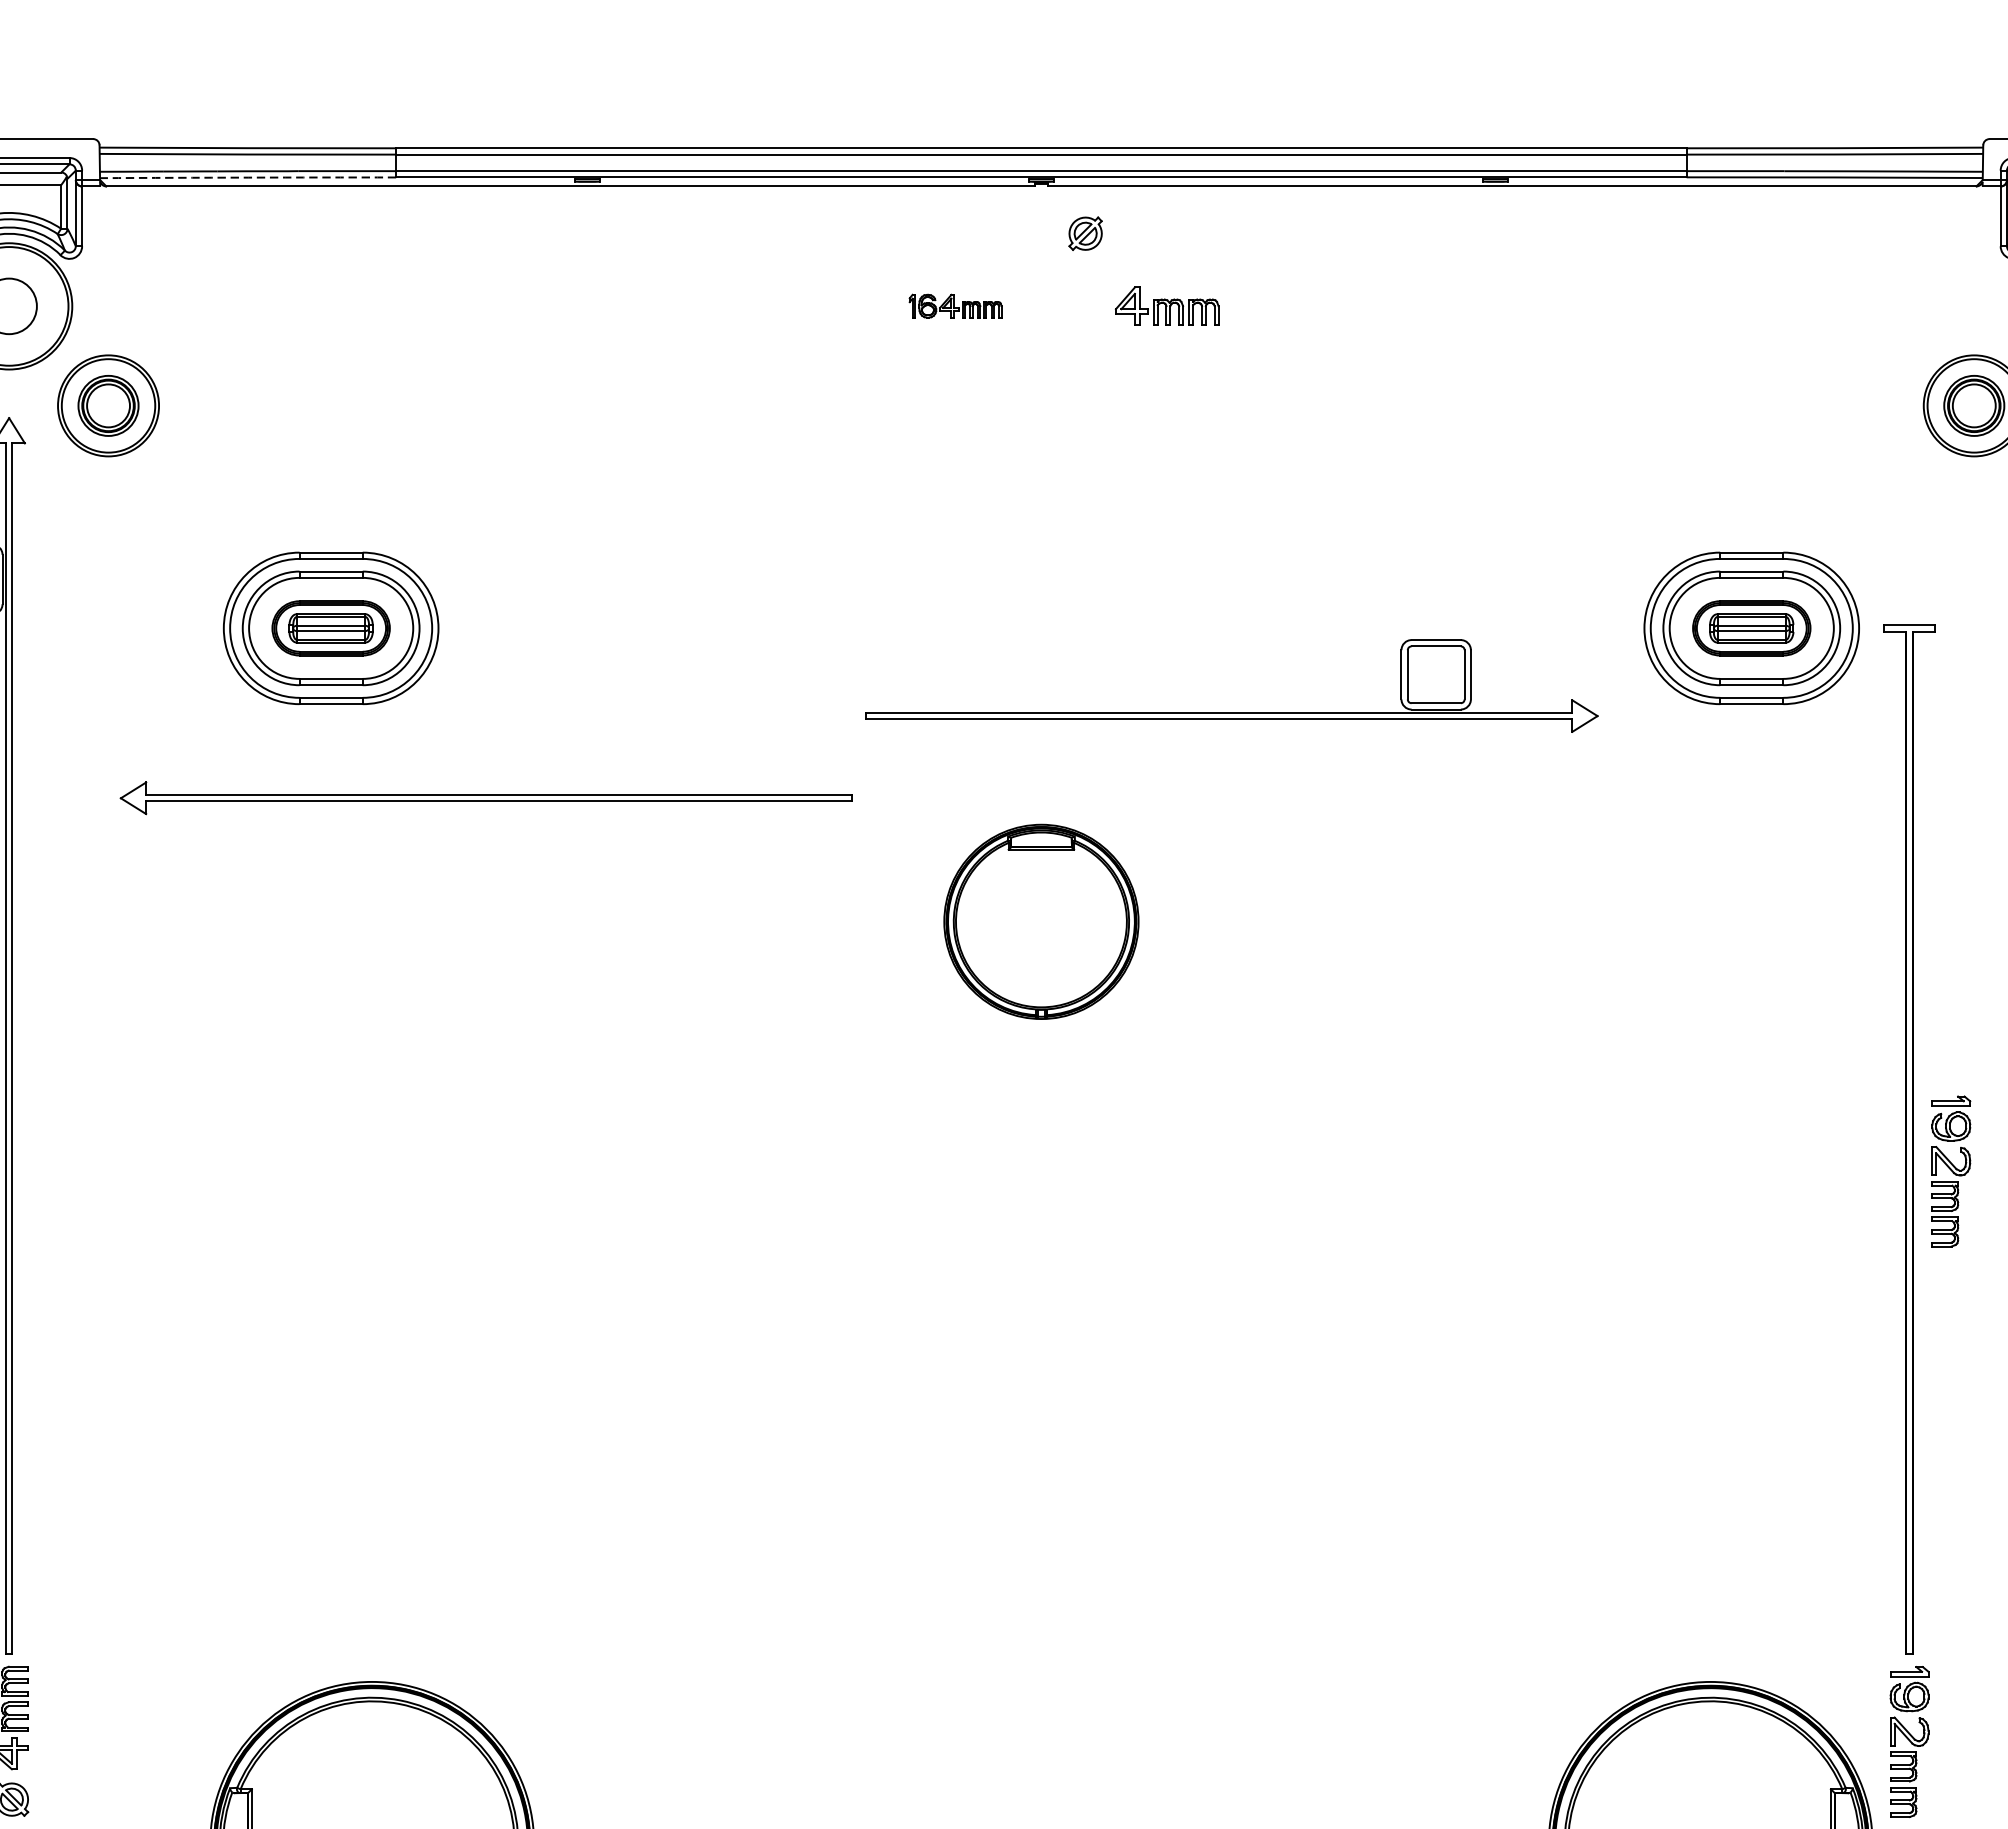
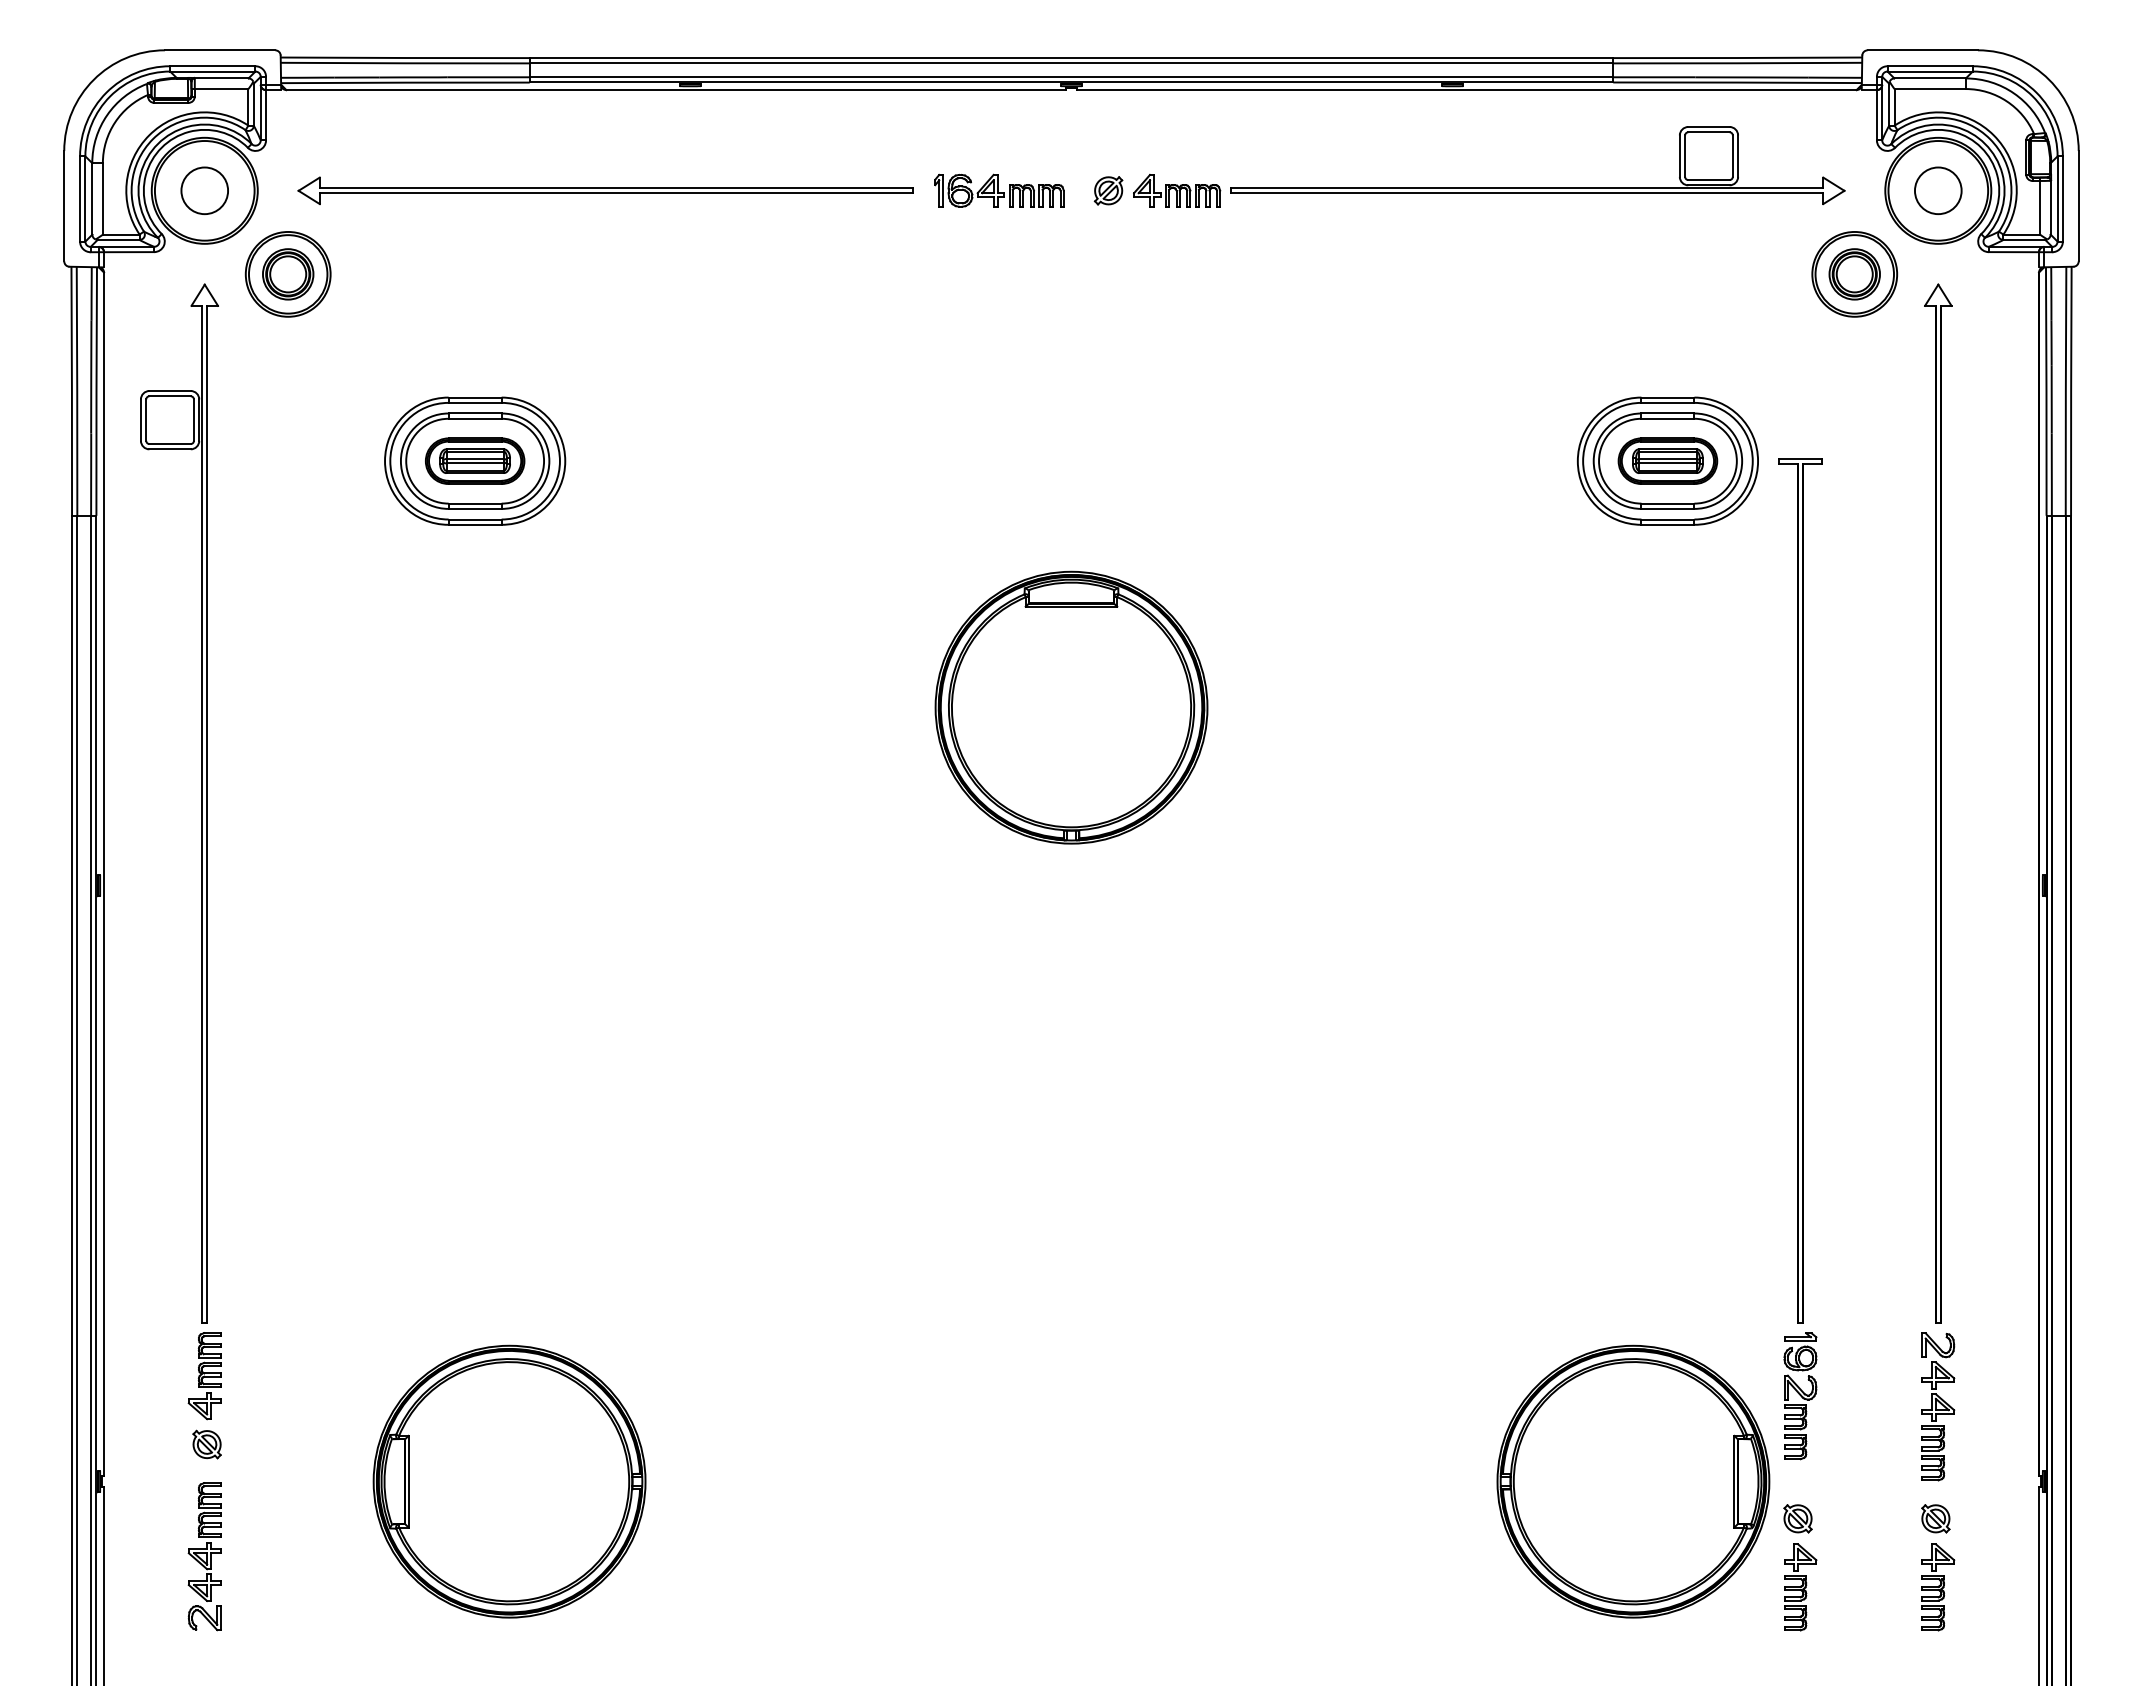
arc: (248, 177) -> (405, 82), dashed -> solid
part: (1085, 233) -> (1108, 190), moved
part: (955, 305) -> (999, 190), size x1.67
part: (1231, 712) -> (1537, 187), moved
part: (486, 797) -> (605, 190), moved
part: (1041, 921) -> (1071, 707), size x1.67
part: (1951, 1171) -> (1835, 917), removed

